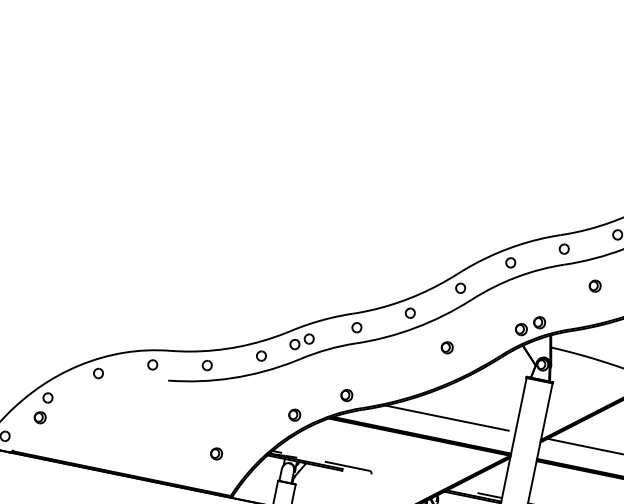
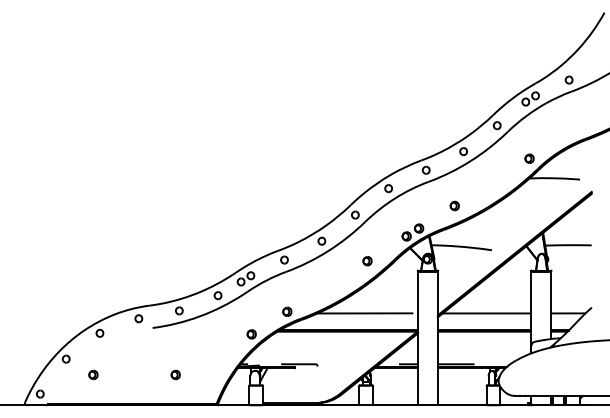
part: (594, 285) -> (454, 205), moved
part: (447, 348) -> (367, 261), moved
part: (40, 417) -> (93, 374), moved
part: (216, 453) -> (175, 374), moved

